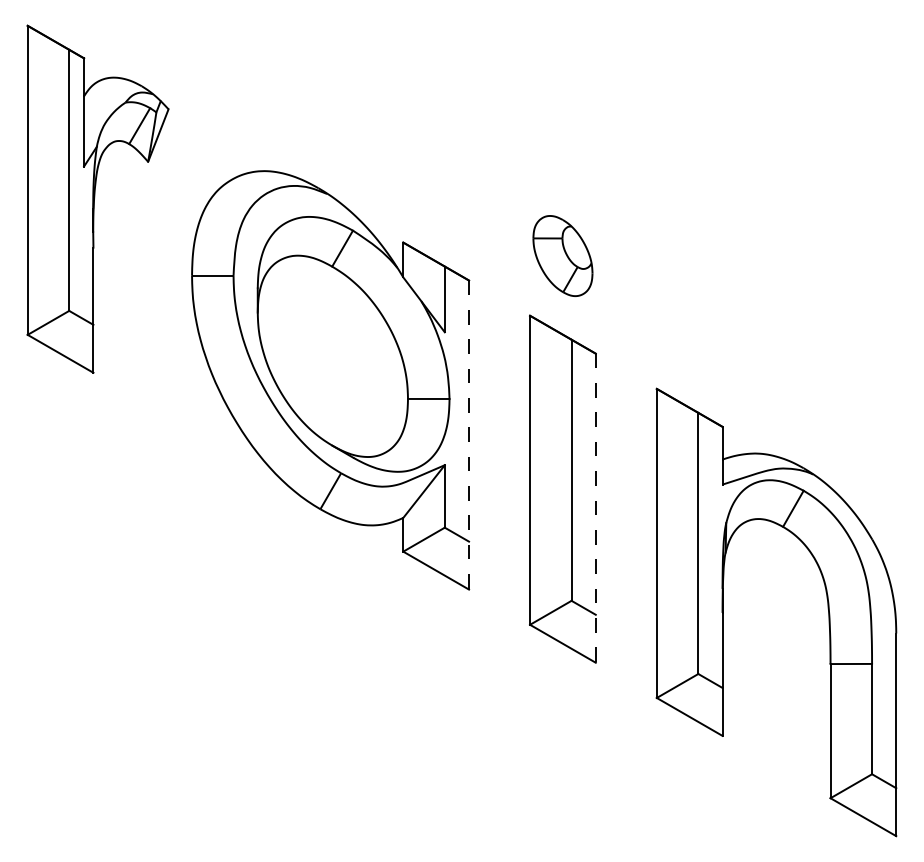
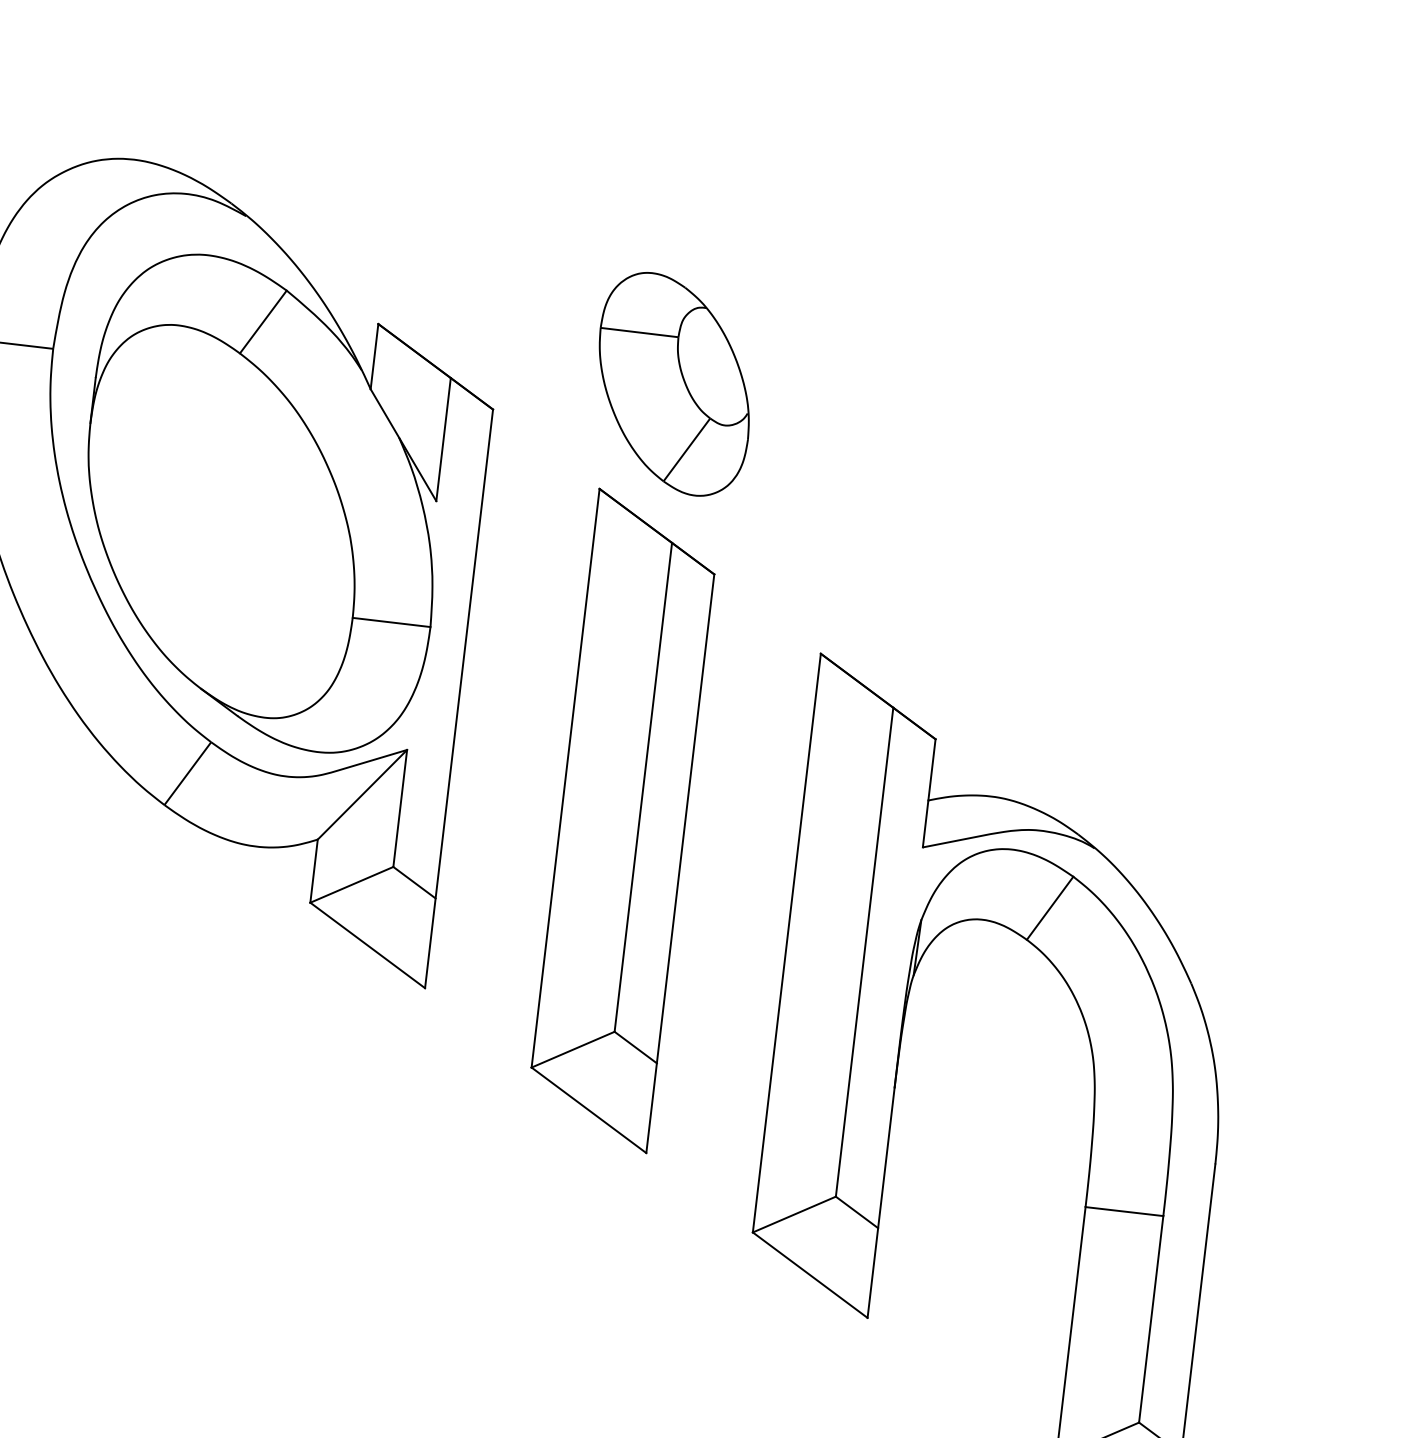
part: (562, 255) -> (673, 383), size x1.43
line: (469, 435) -> (459, 699), dashed -> solid
line: (595, 508) -> (679, 864), dashed -> solid

